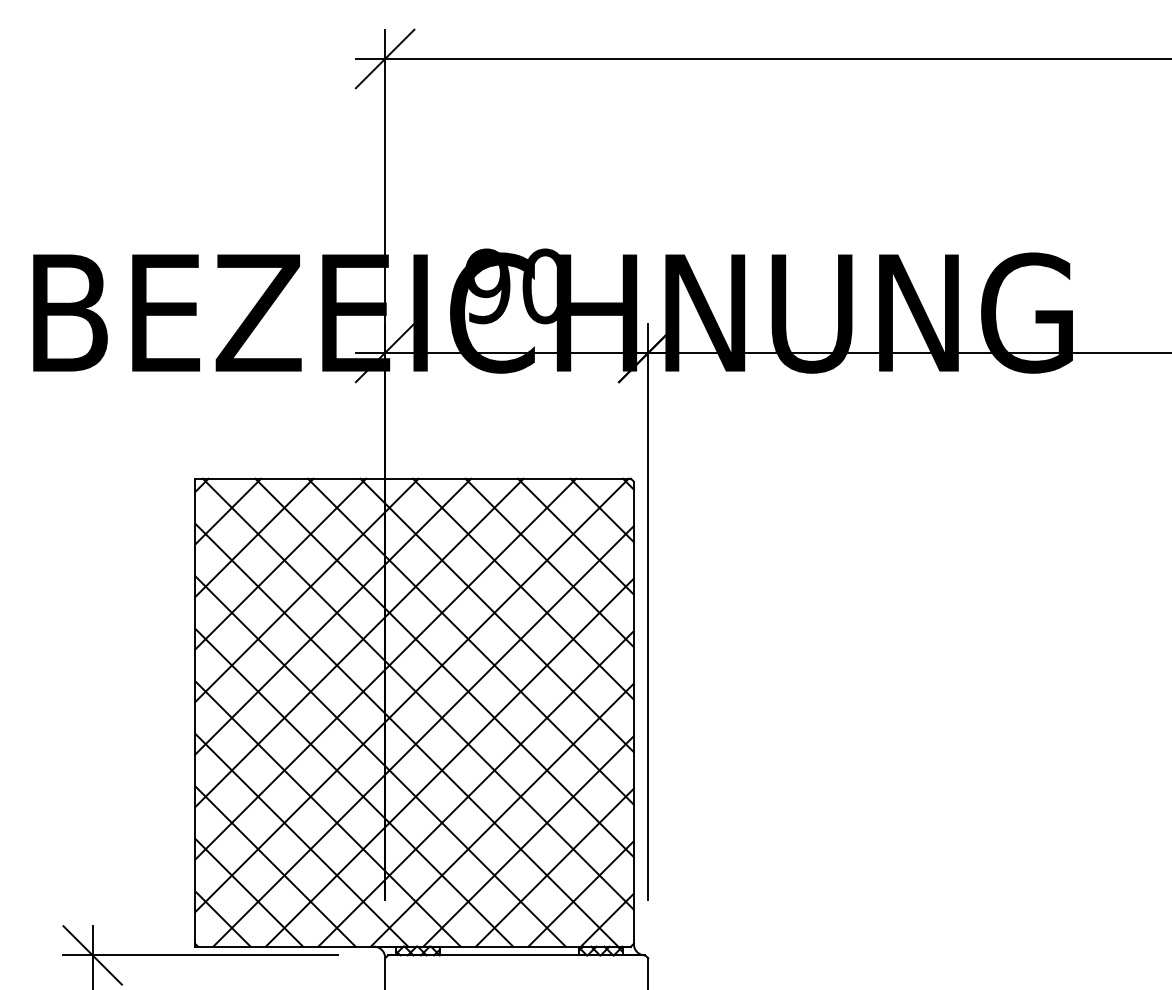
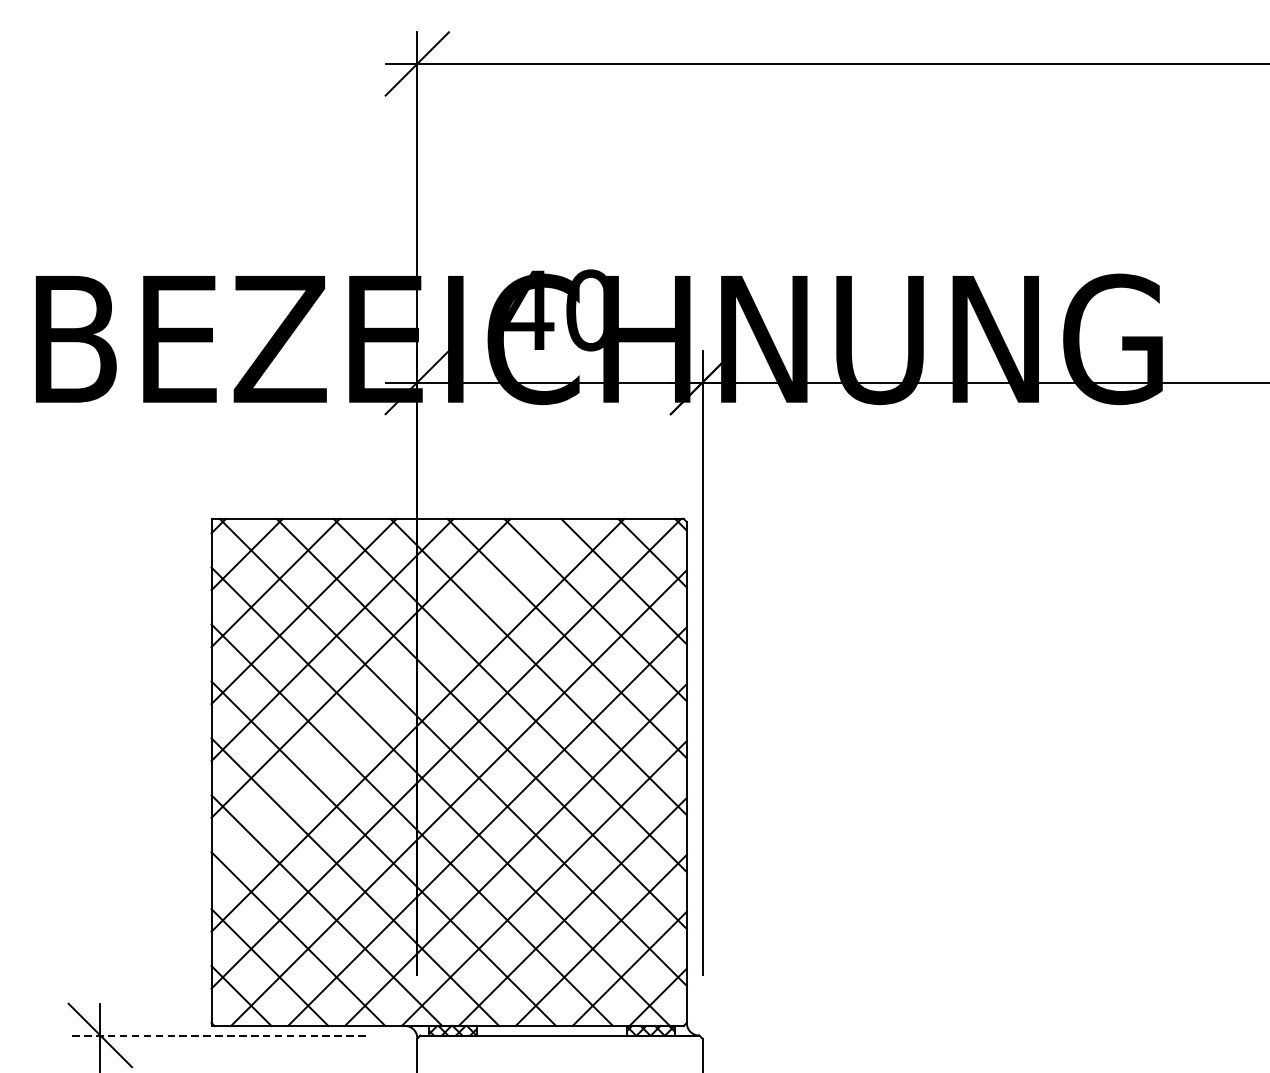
text: (488, 286) -> (529, 310), 90 -> 40
line: (359, 642) -> (389, 696), removed
line: (200, 955) -> (217, 1035), solid -> dashed

